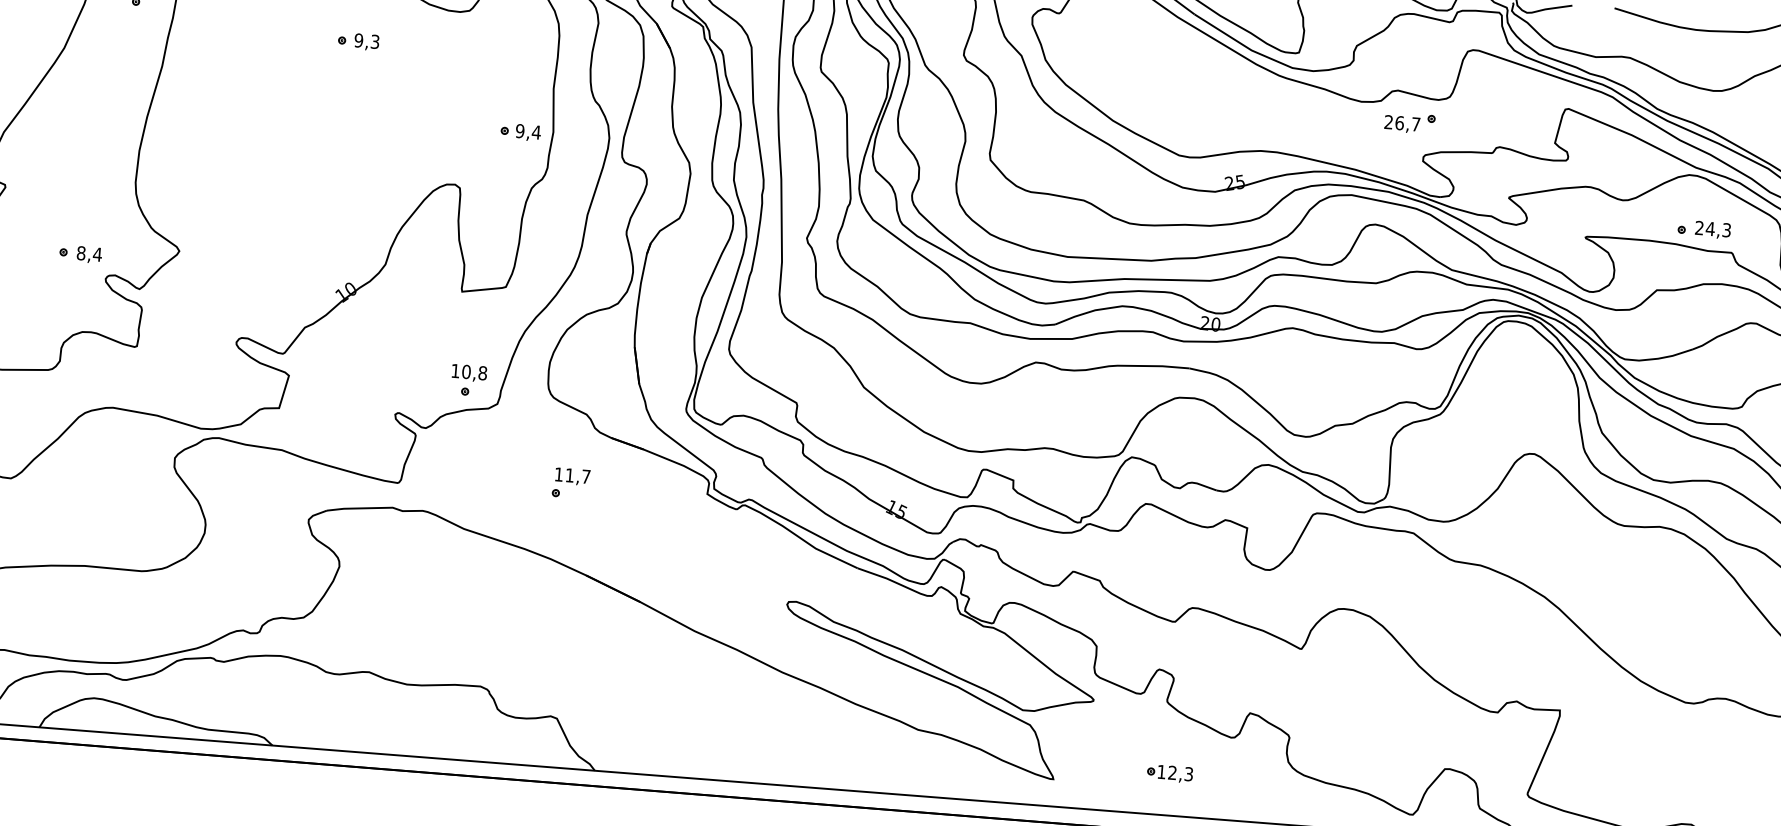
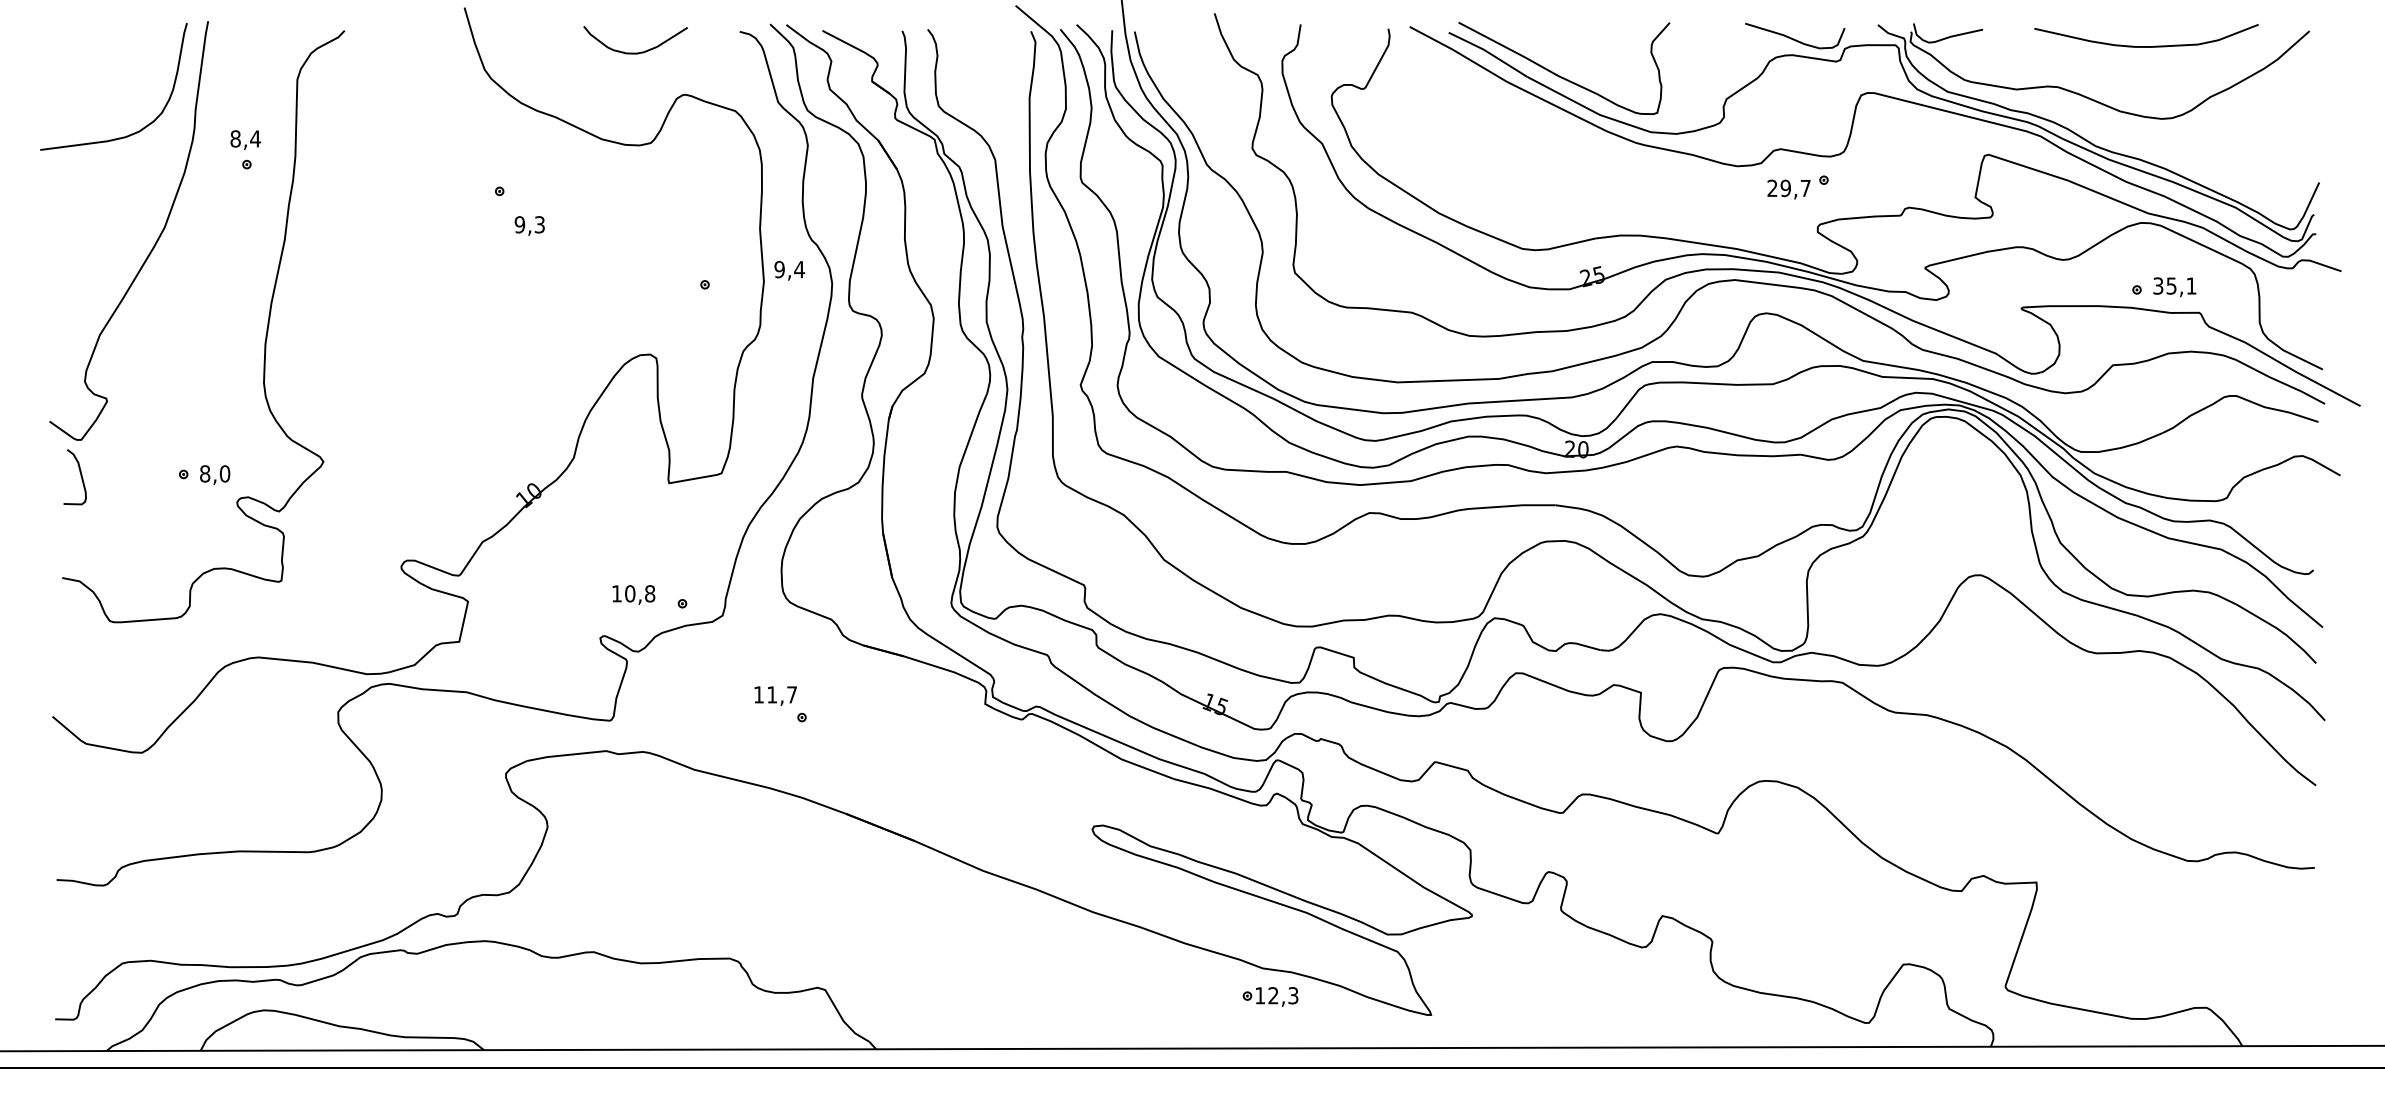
text: (366, 41) -> (529, 225), moved
text: (1399, 123) -> (1785, 188), 26,7 -> 29,7
text: (528, 132) -> (789, 270), moved
text: (1712, 228) -> (2174, 285), 24,3 -> 35,1
text: (97, 254) -> (224, 473), 8,4 -> 8,0
text: (469, 372) -> (633, 594), moved
text: (572, 476) -> (775, 695), moved
part: (1170, 773) -> (1270, 996), moved

